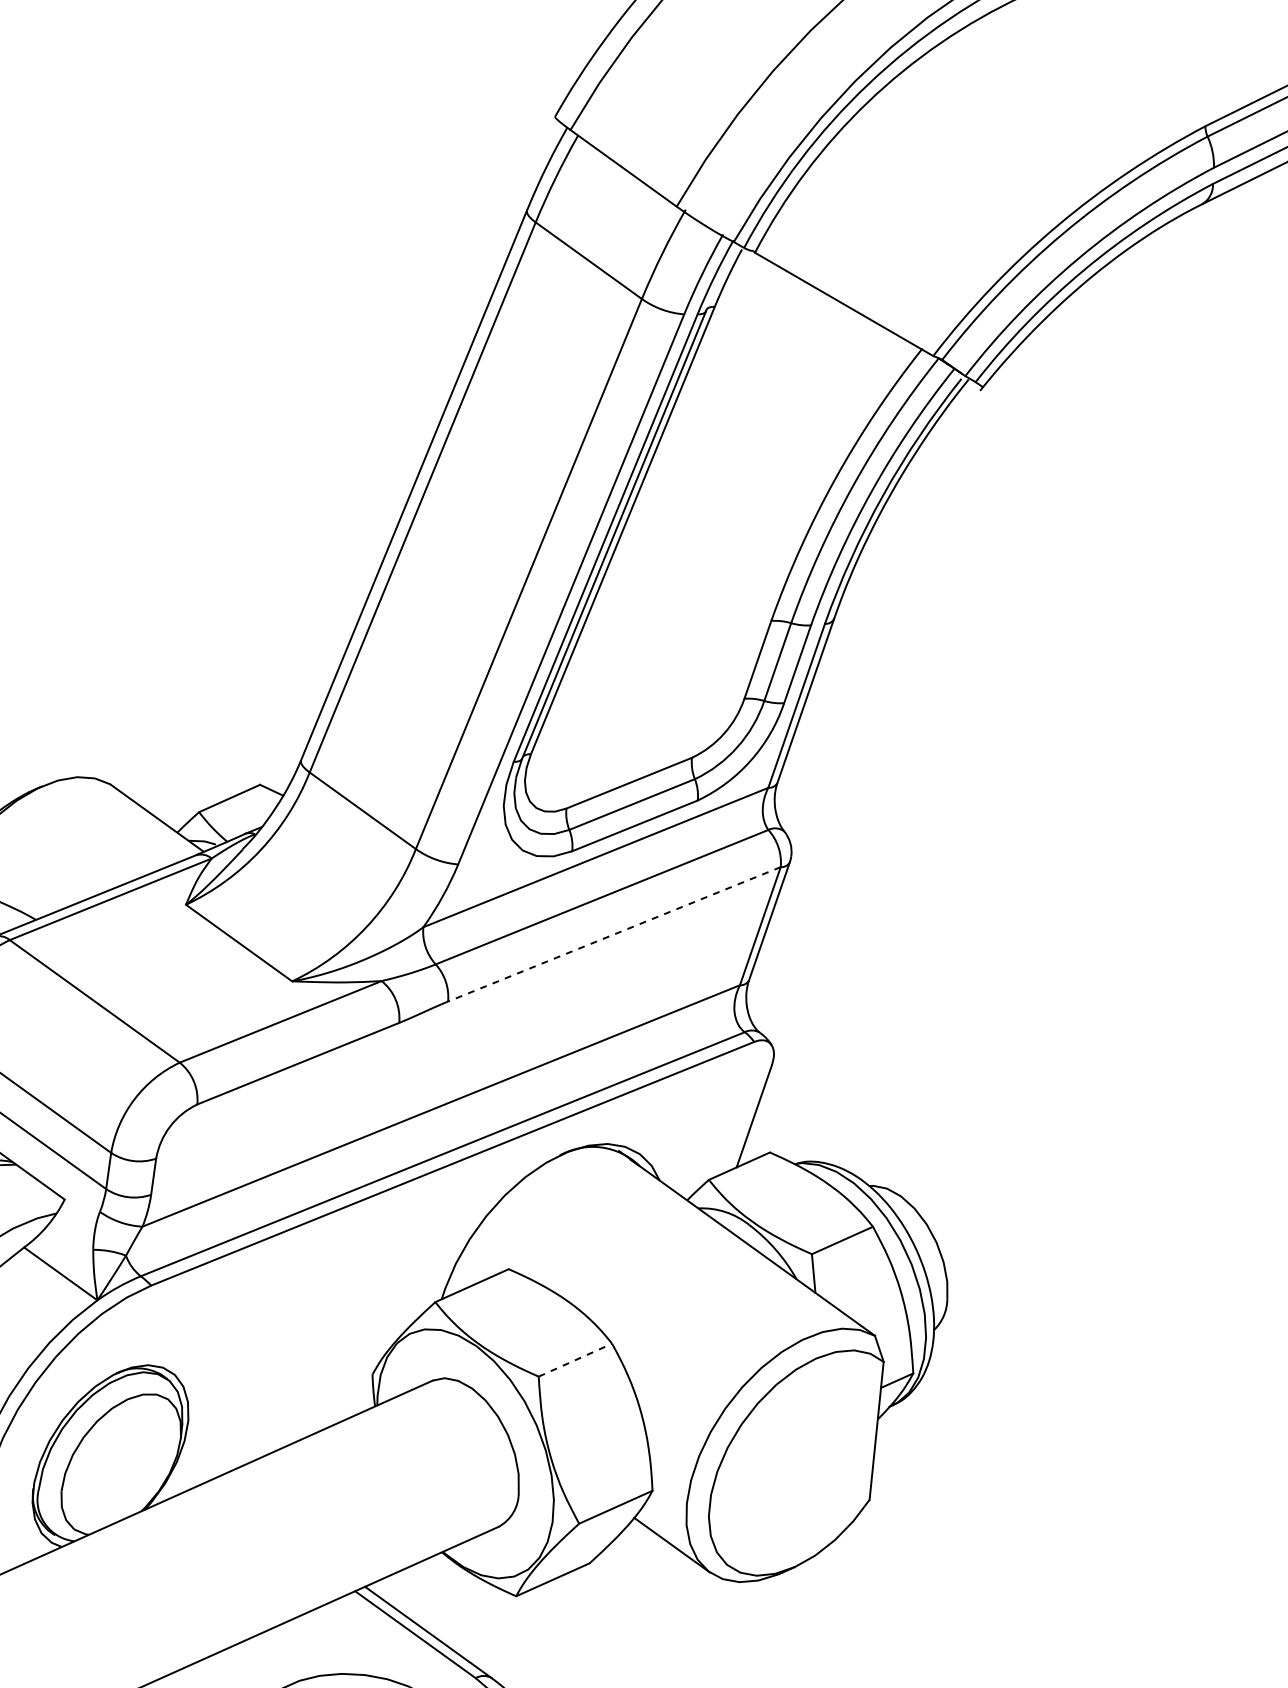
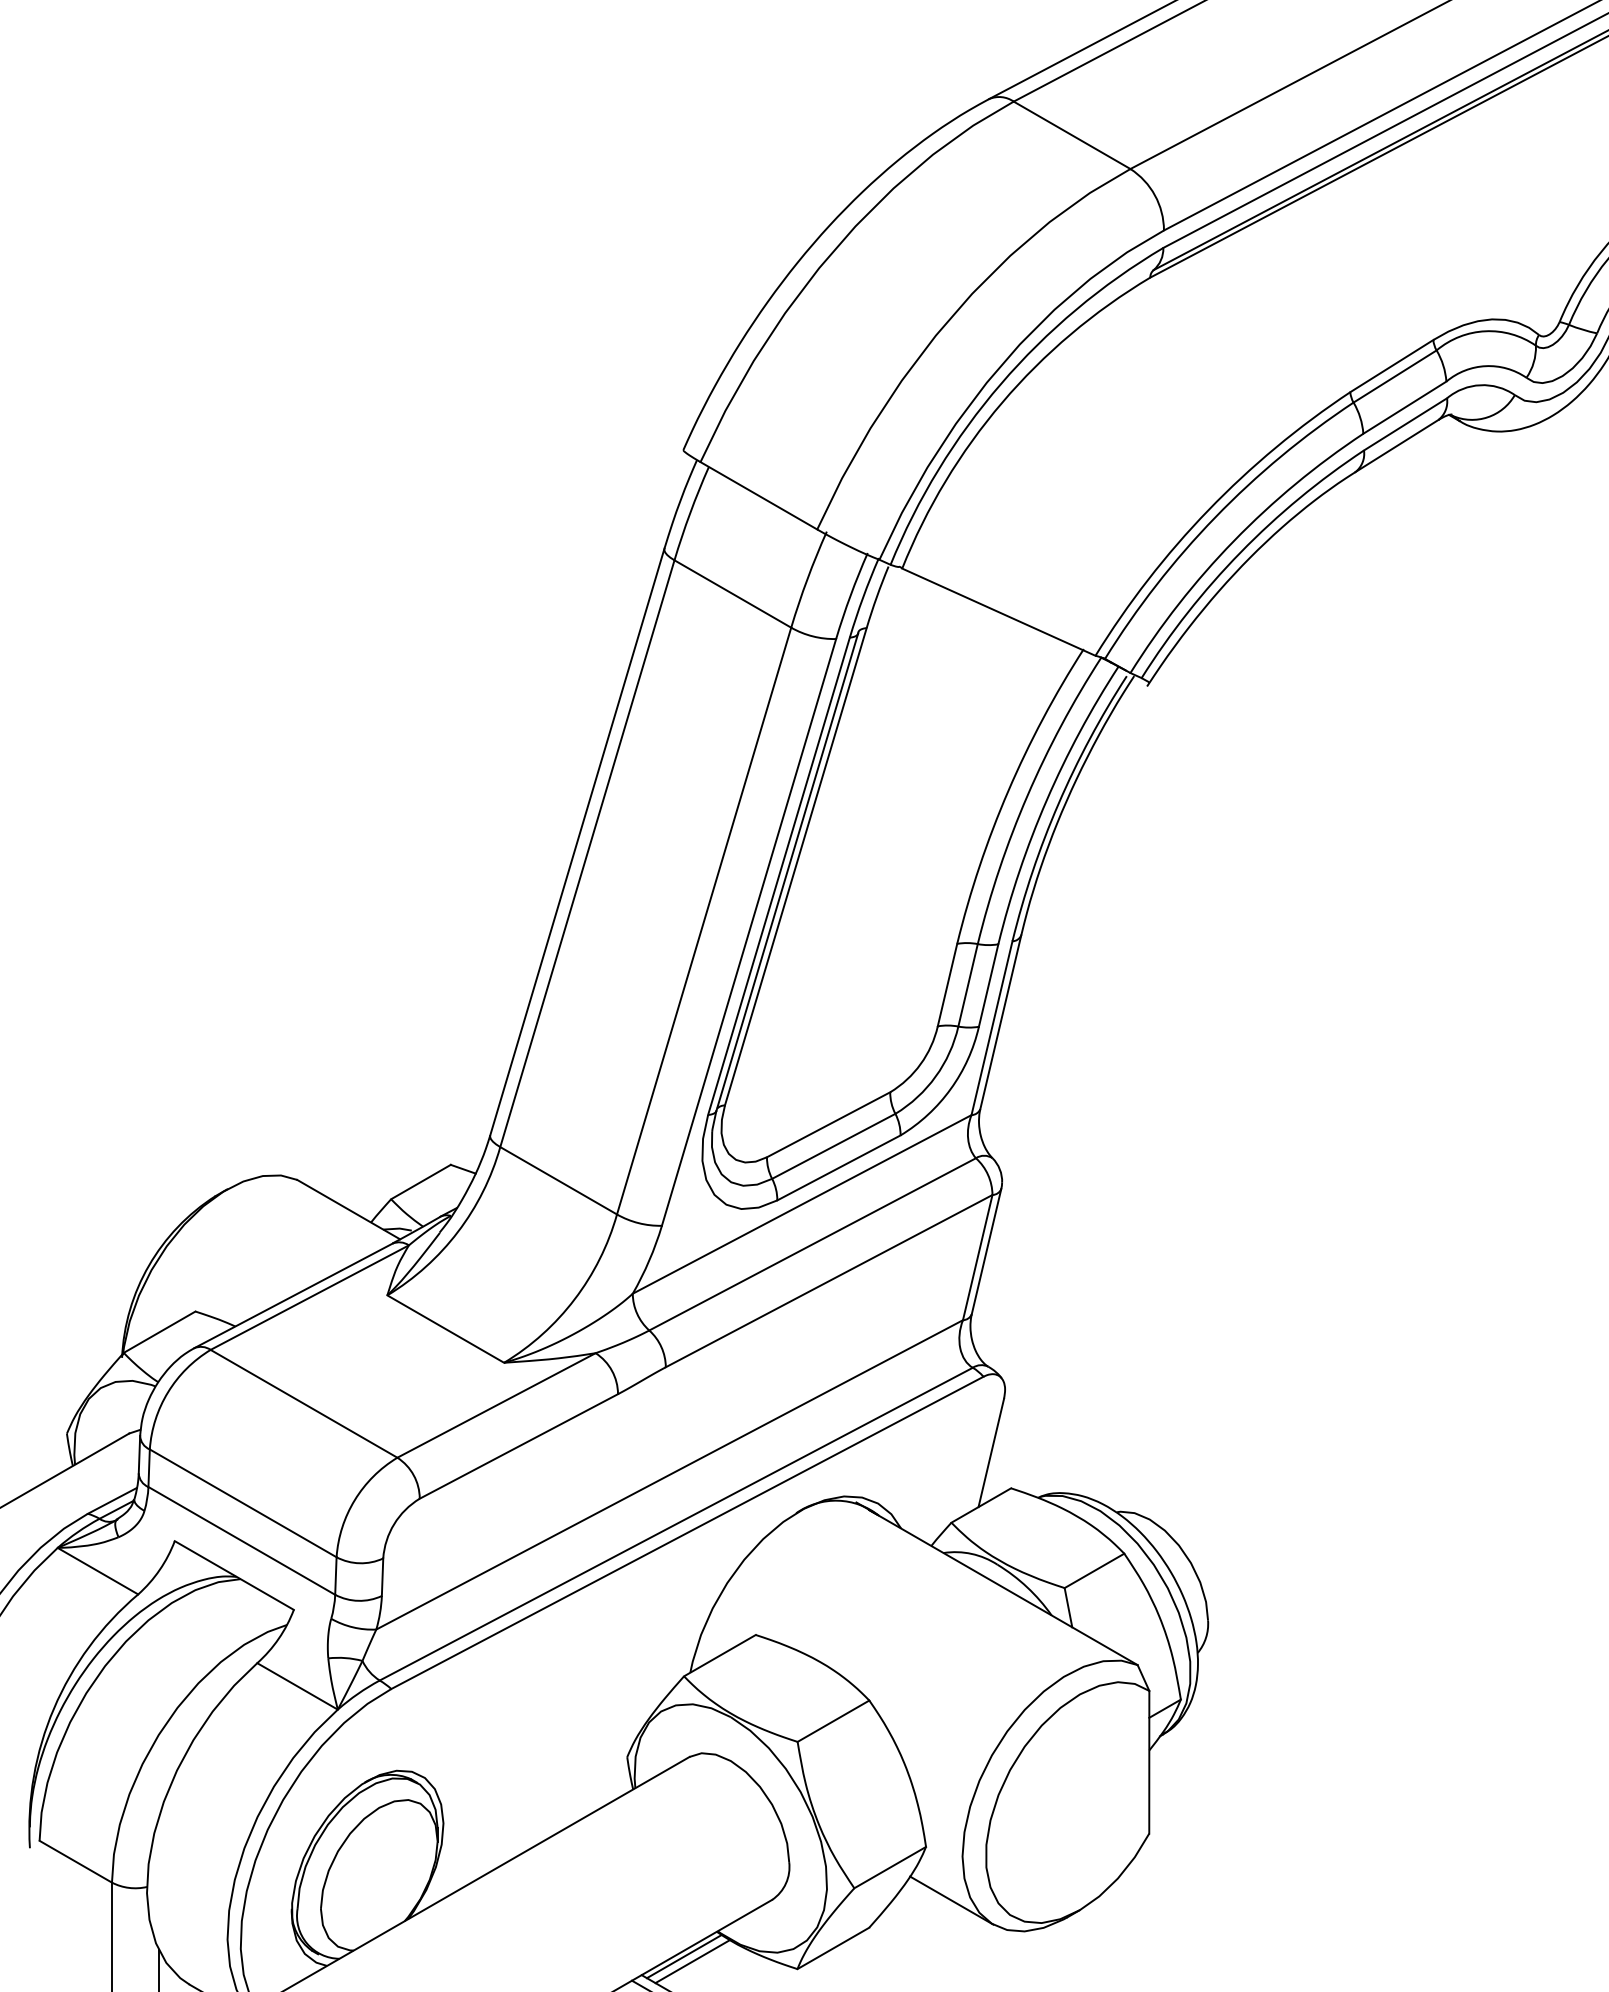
line: (614, 934) -> (829, 1281), dashed -> solid
line: (575, 1359) -> (833, 1720), dashed -> solid
line: (407, 1572) -> (683, 1956), added
line: (415, 1578) -> (692, 1961), added

